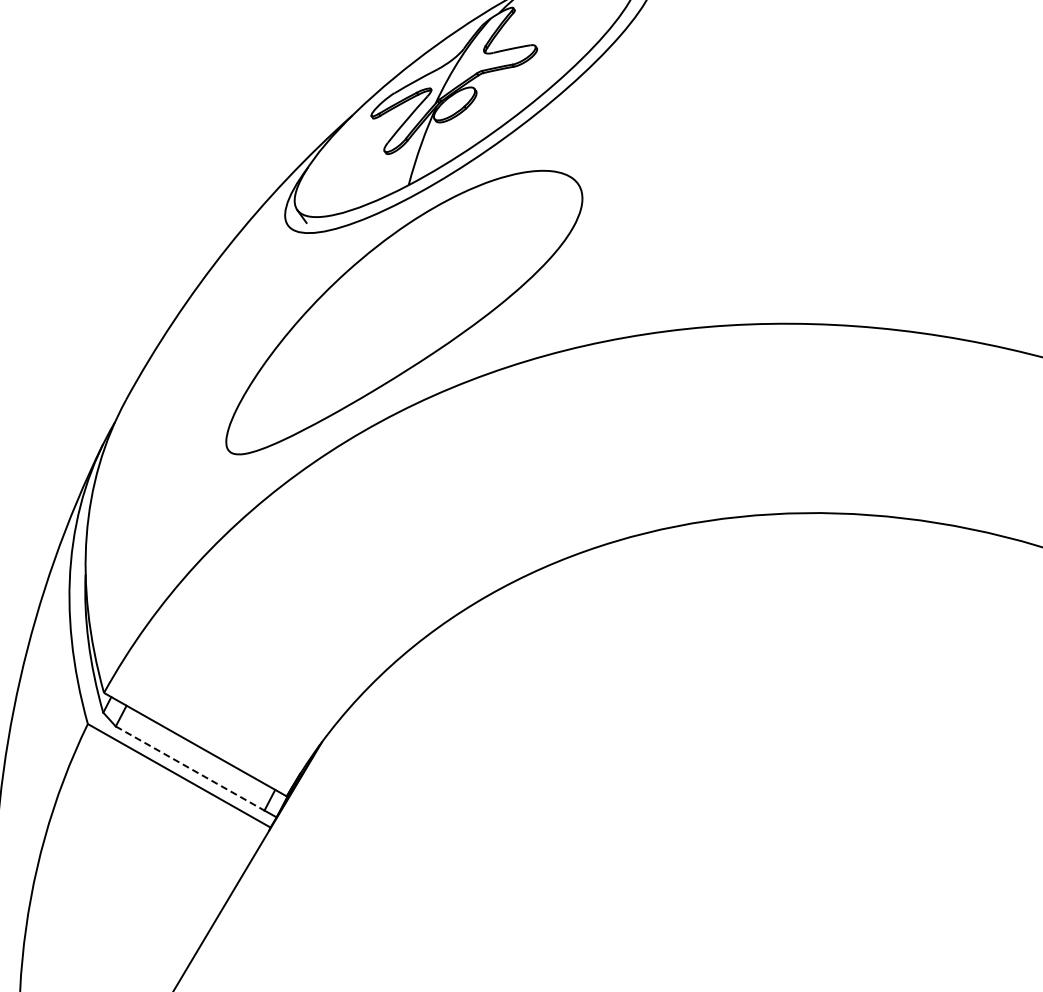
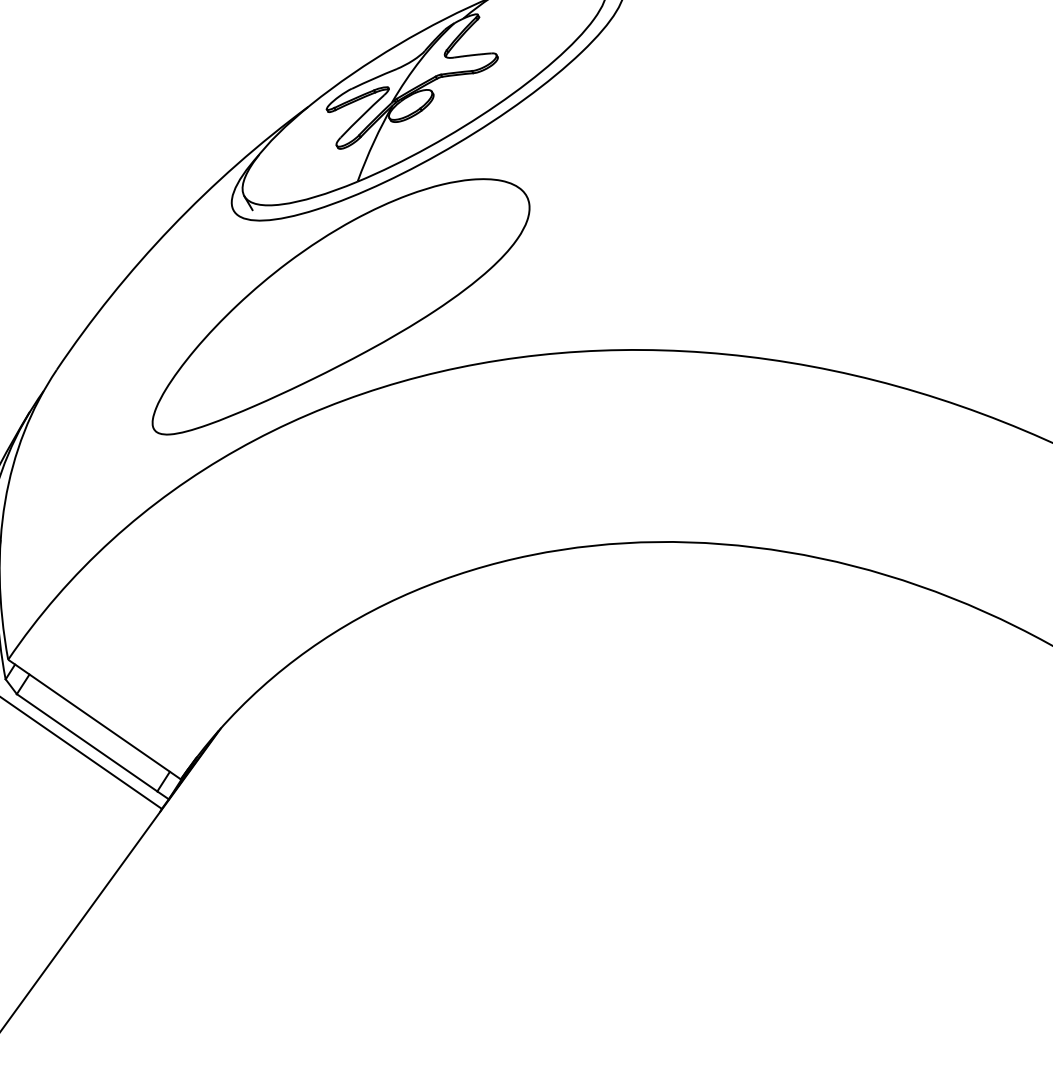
line: (190, 769) -> (87, 743), dashed -> solid

